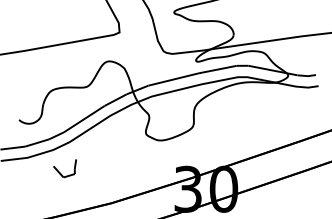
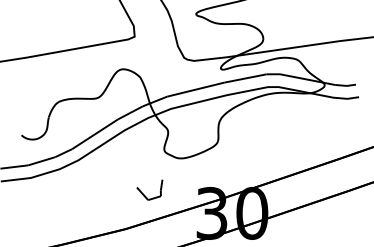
line: (60, 172) -> (144, 194), moved

